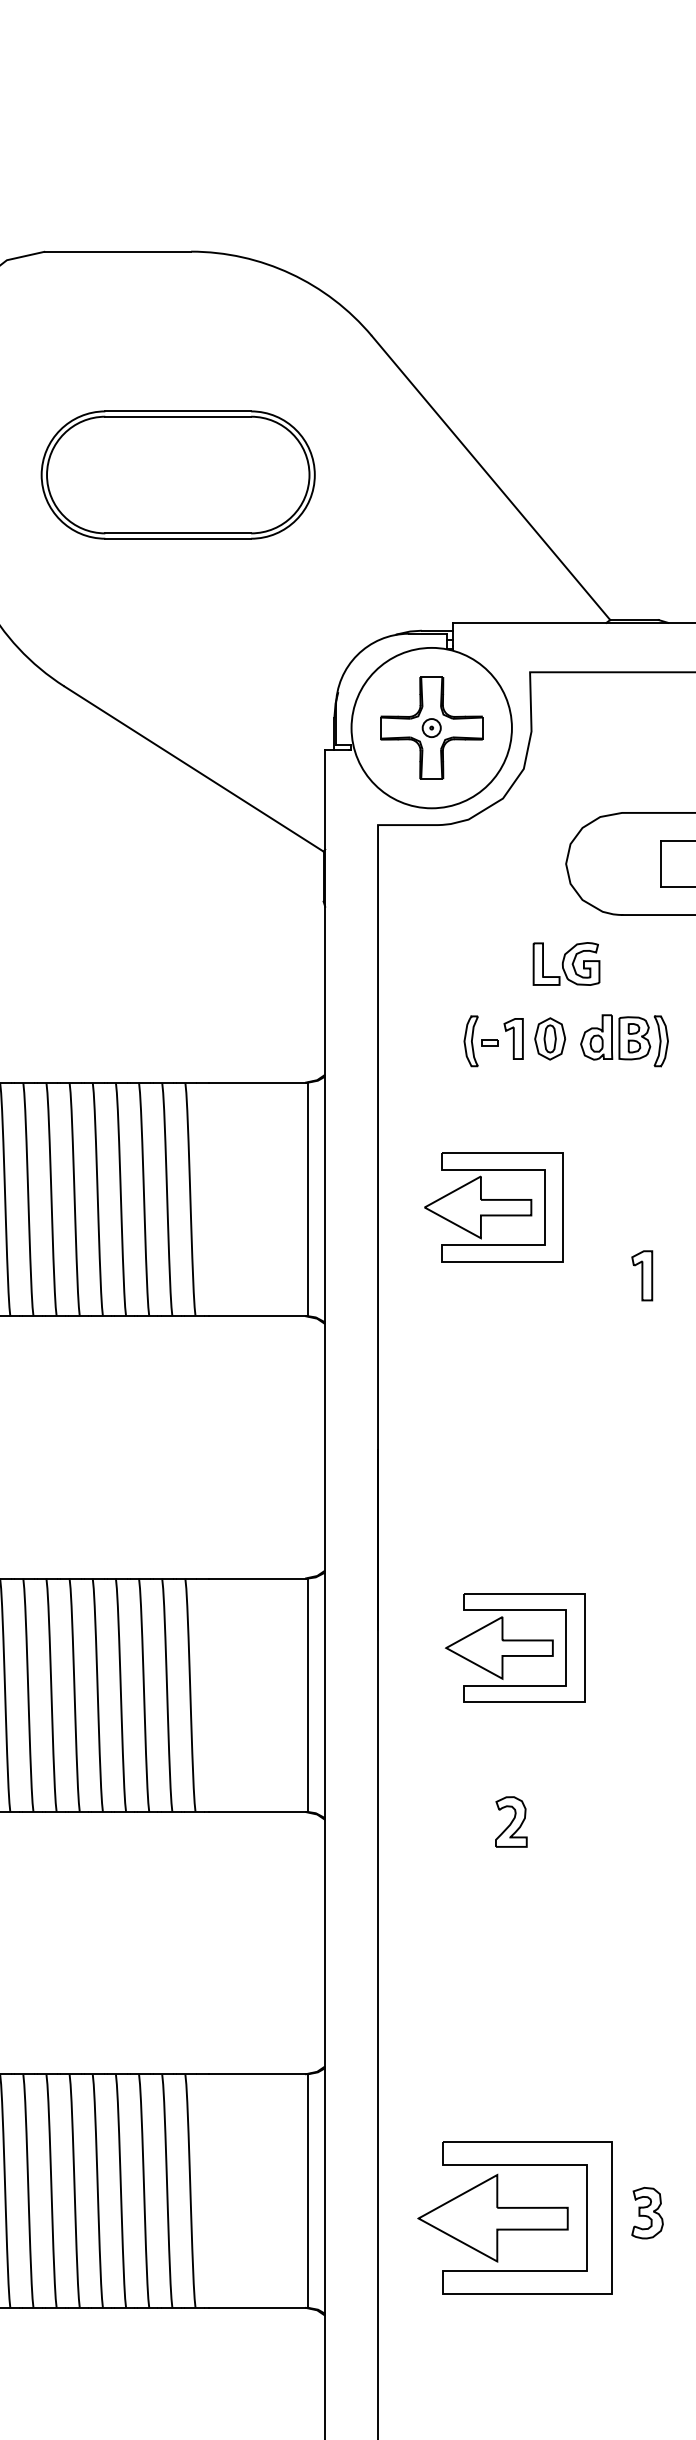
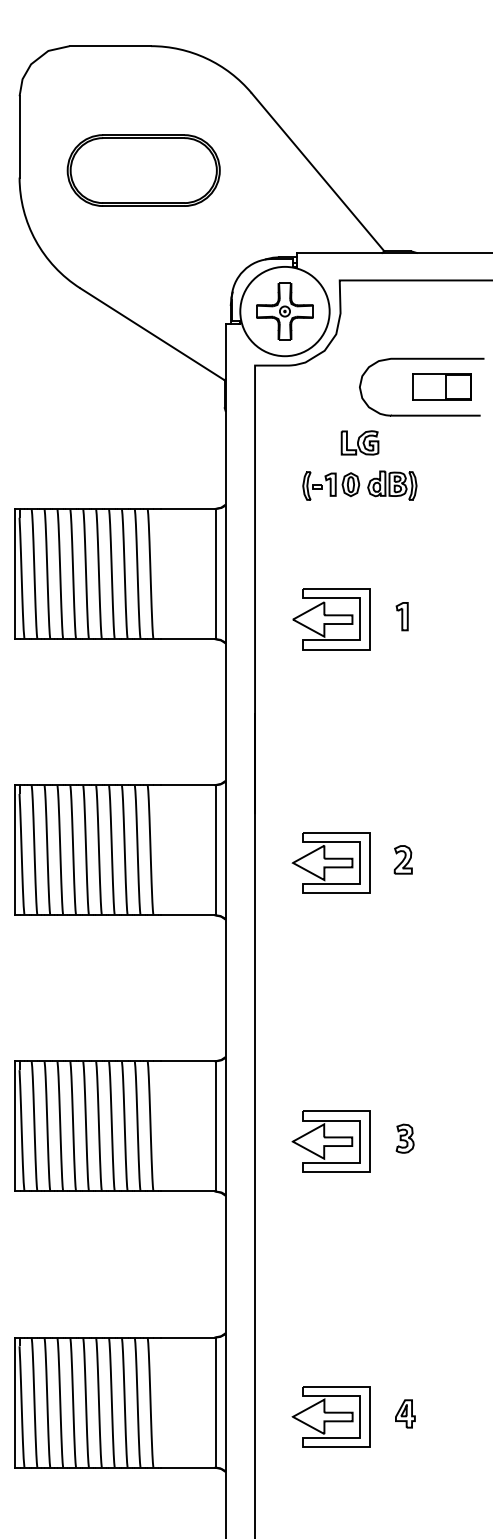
part: (493, 1207) -> (331, 619), moved
part: (513, 1647) -> (330, 862), moved
part: (509, 1821) -> (402, 859), moved
part: (513, 2218) -> (330, 1141), size x0.71

